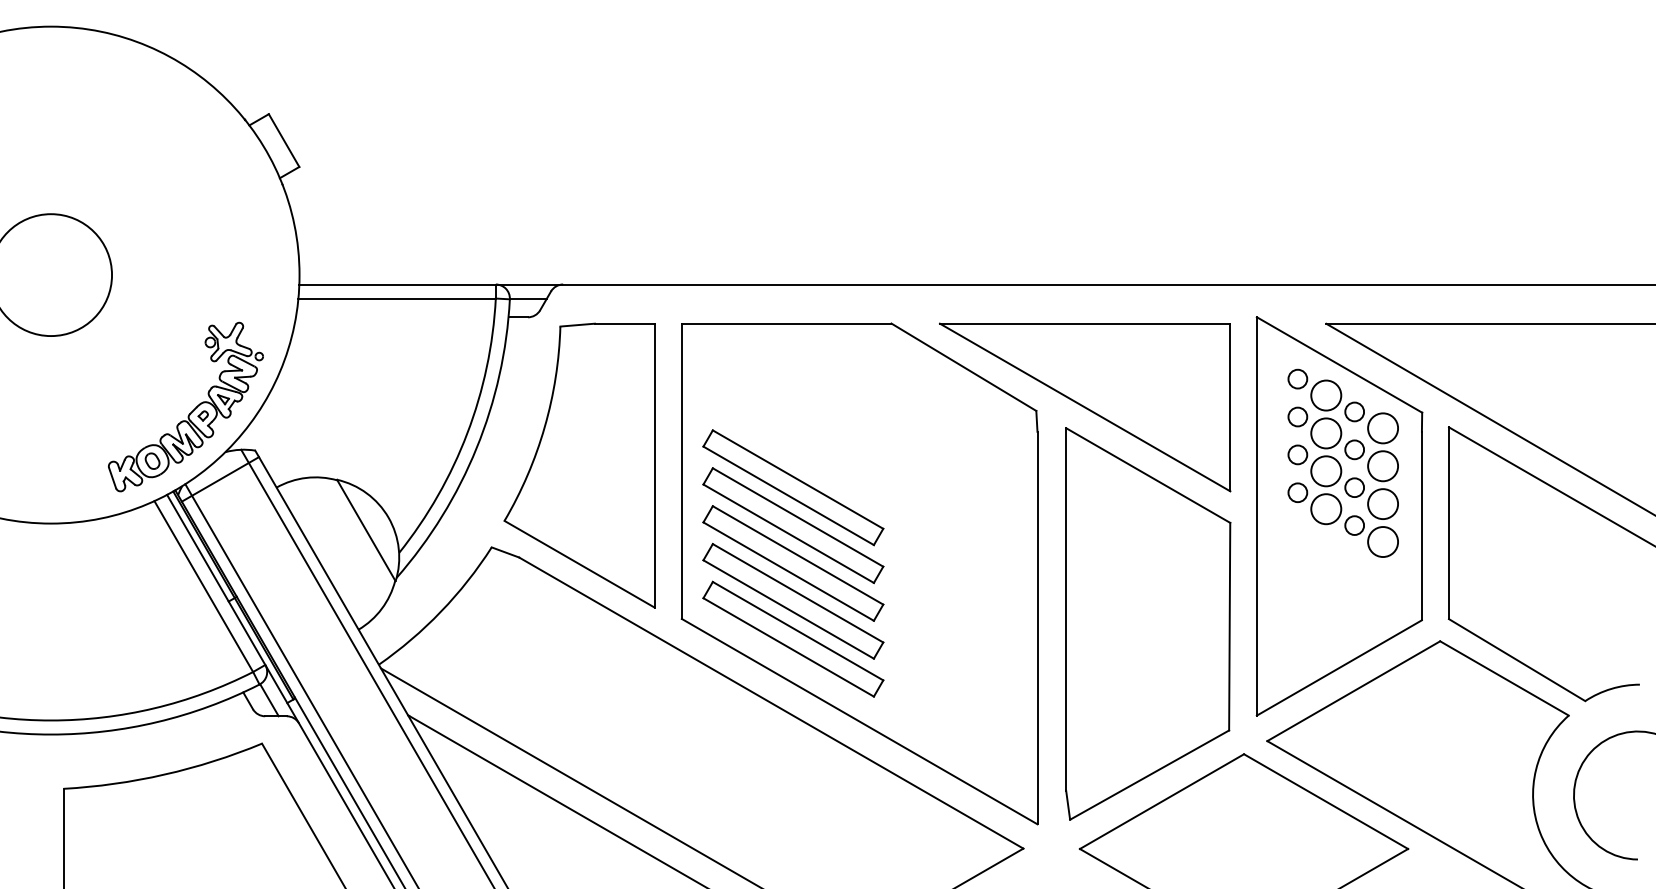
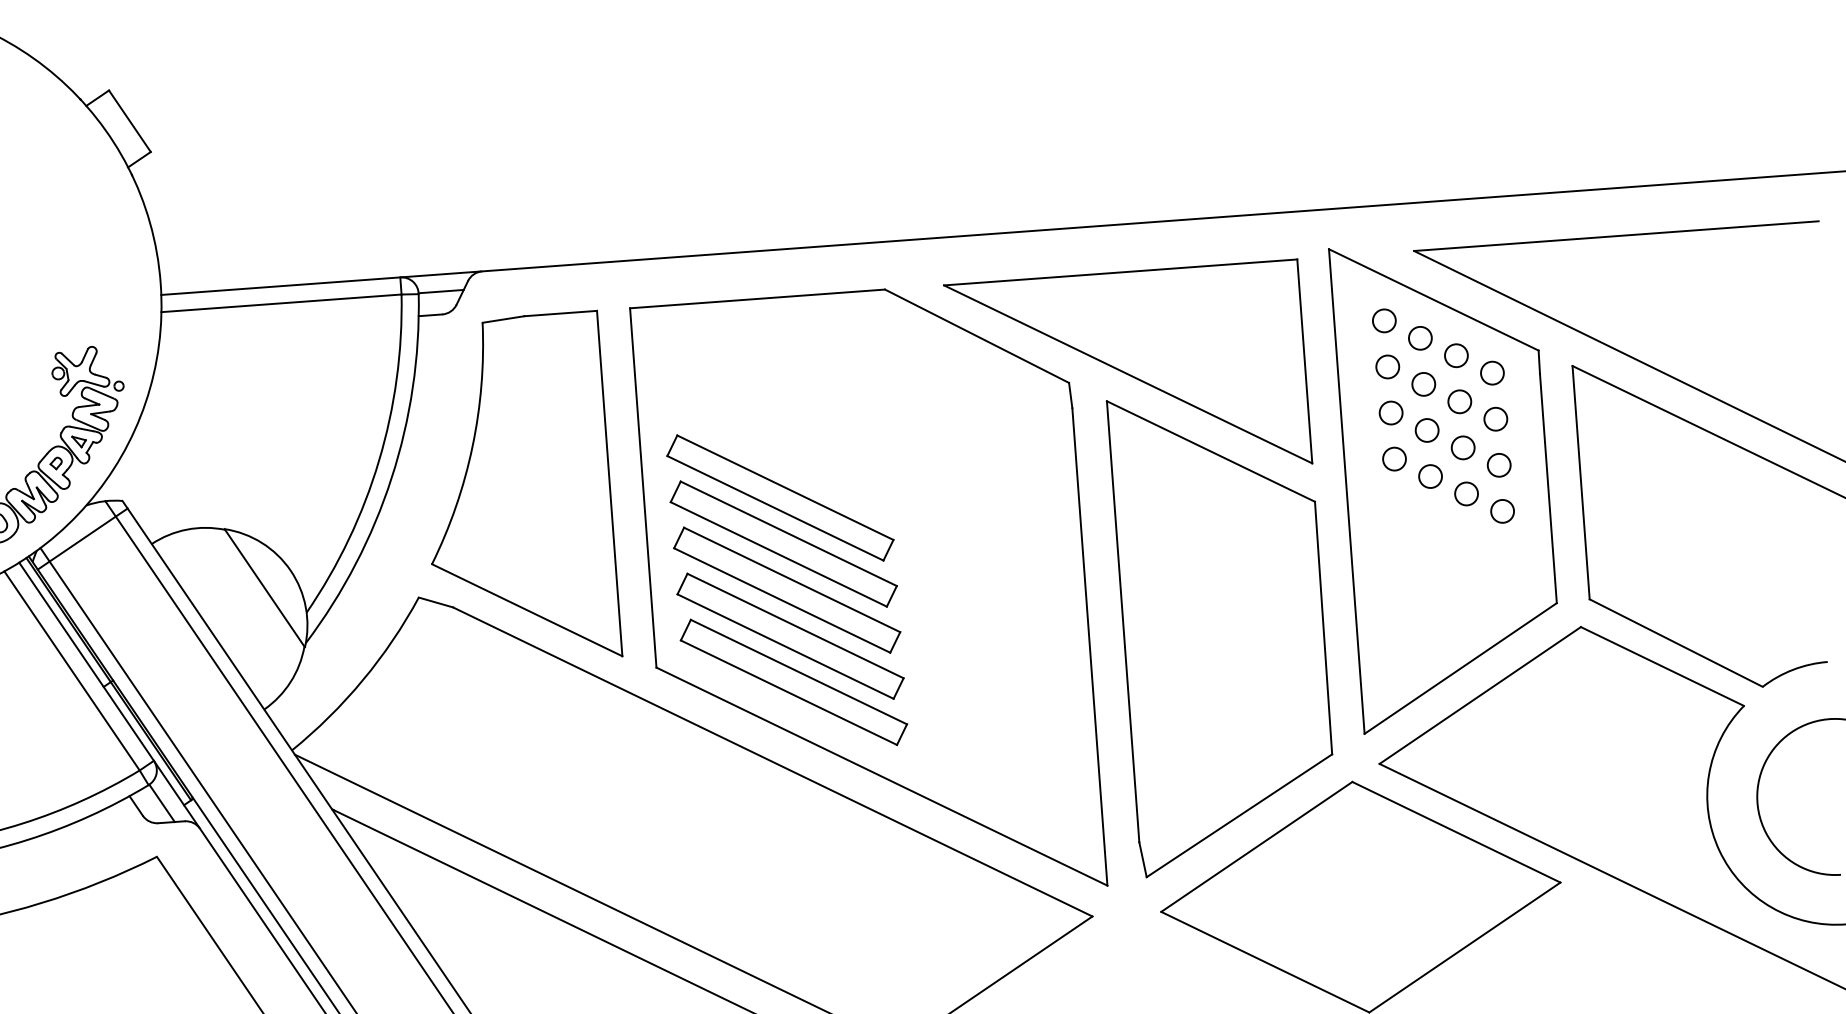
circle: (1325, 395) -> (1419, 338), size x0.62
circle: (1382, 428) -> (1491, 373), size x0.62
circle: (1325, 433) -> (1422, 384), size x0.62
circle: (1382, 465) -> (1495, 418), size x0.62
circle: (1325, 470) -> (1426, 429), size x0.62
circle: (1382, 503) -> (1498, 464), size x0.62
circle: (1325, 508) -> (1429, 475), size x0.62
circle: (1382, 541) -> (1501, 510), size x0.62

